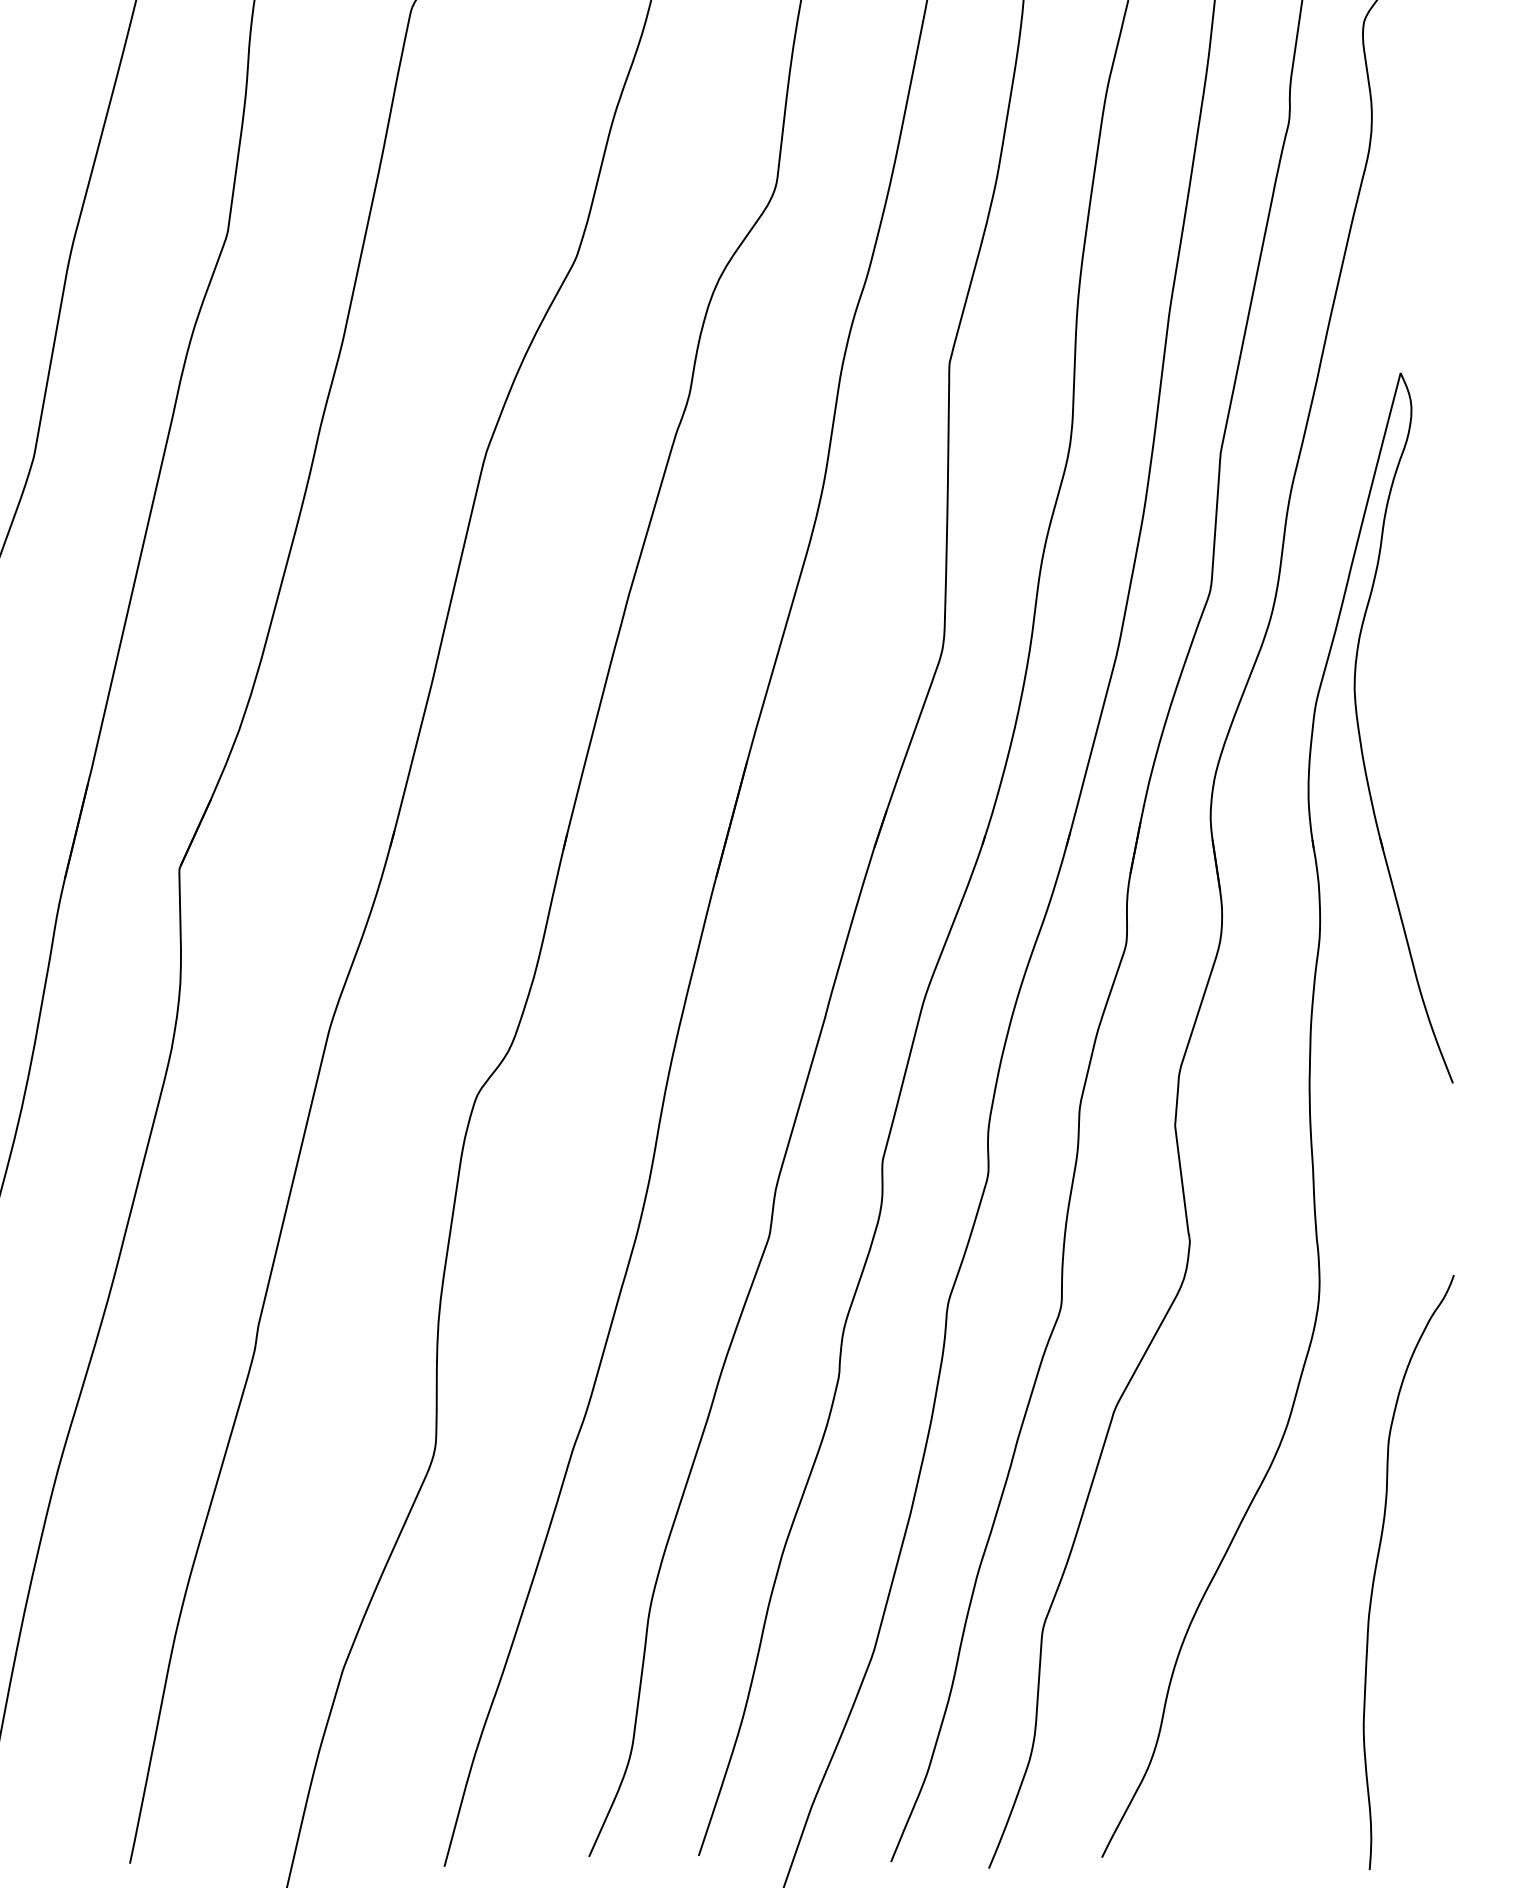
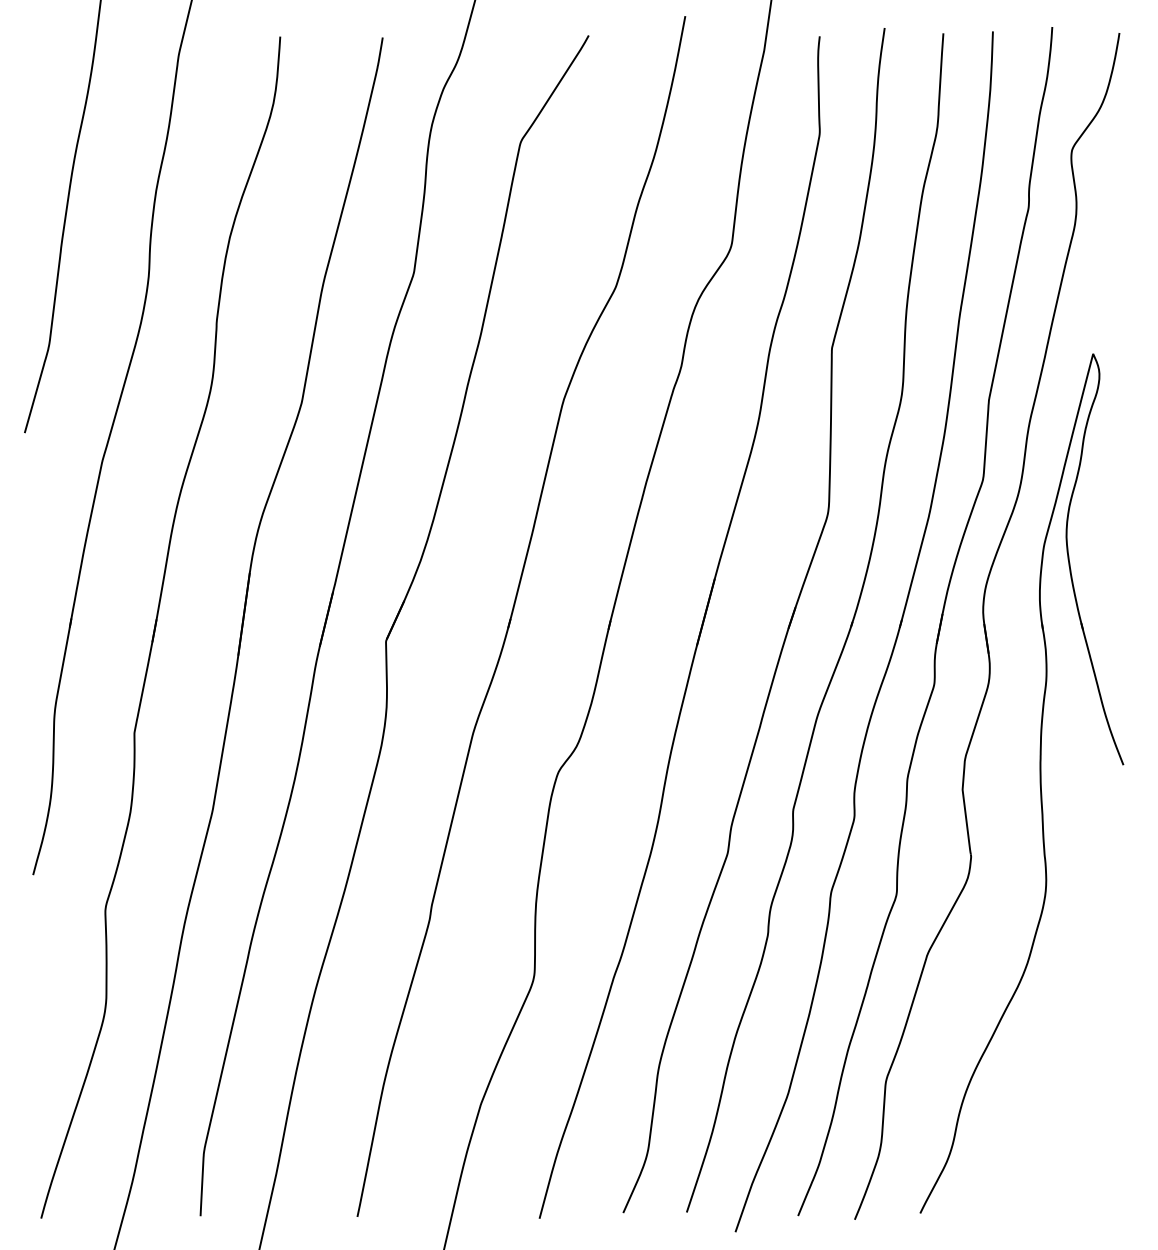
curve: (1378, 1564) -> (1080, 1043), removed

